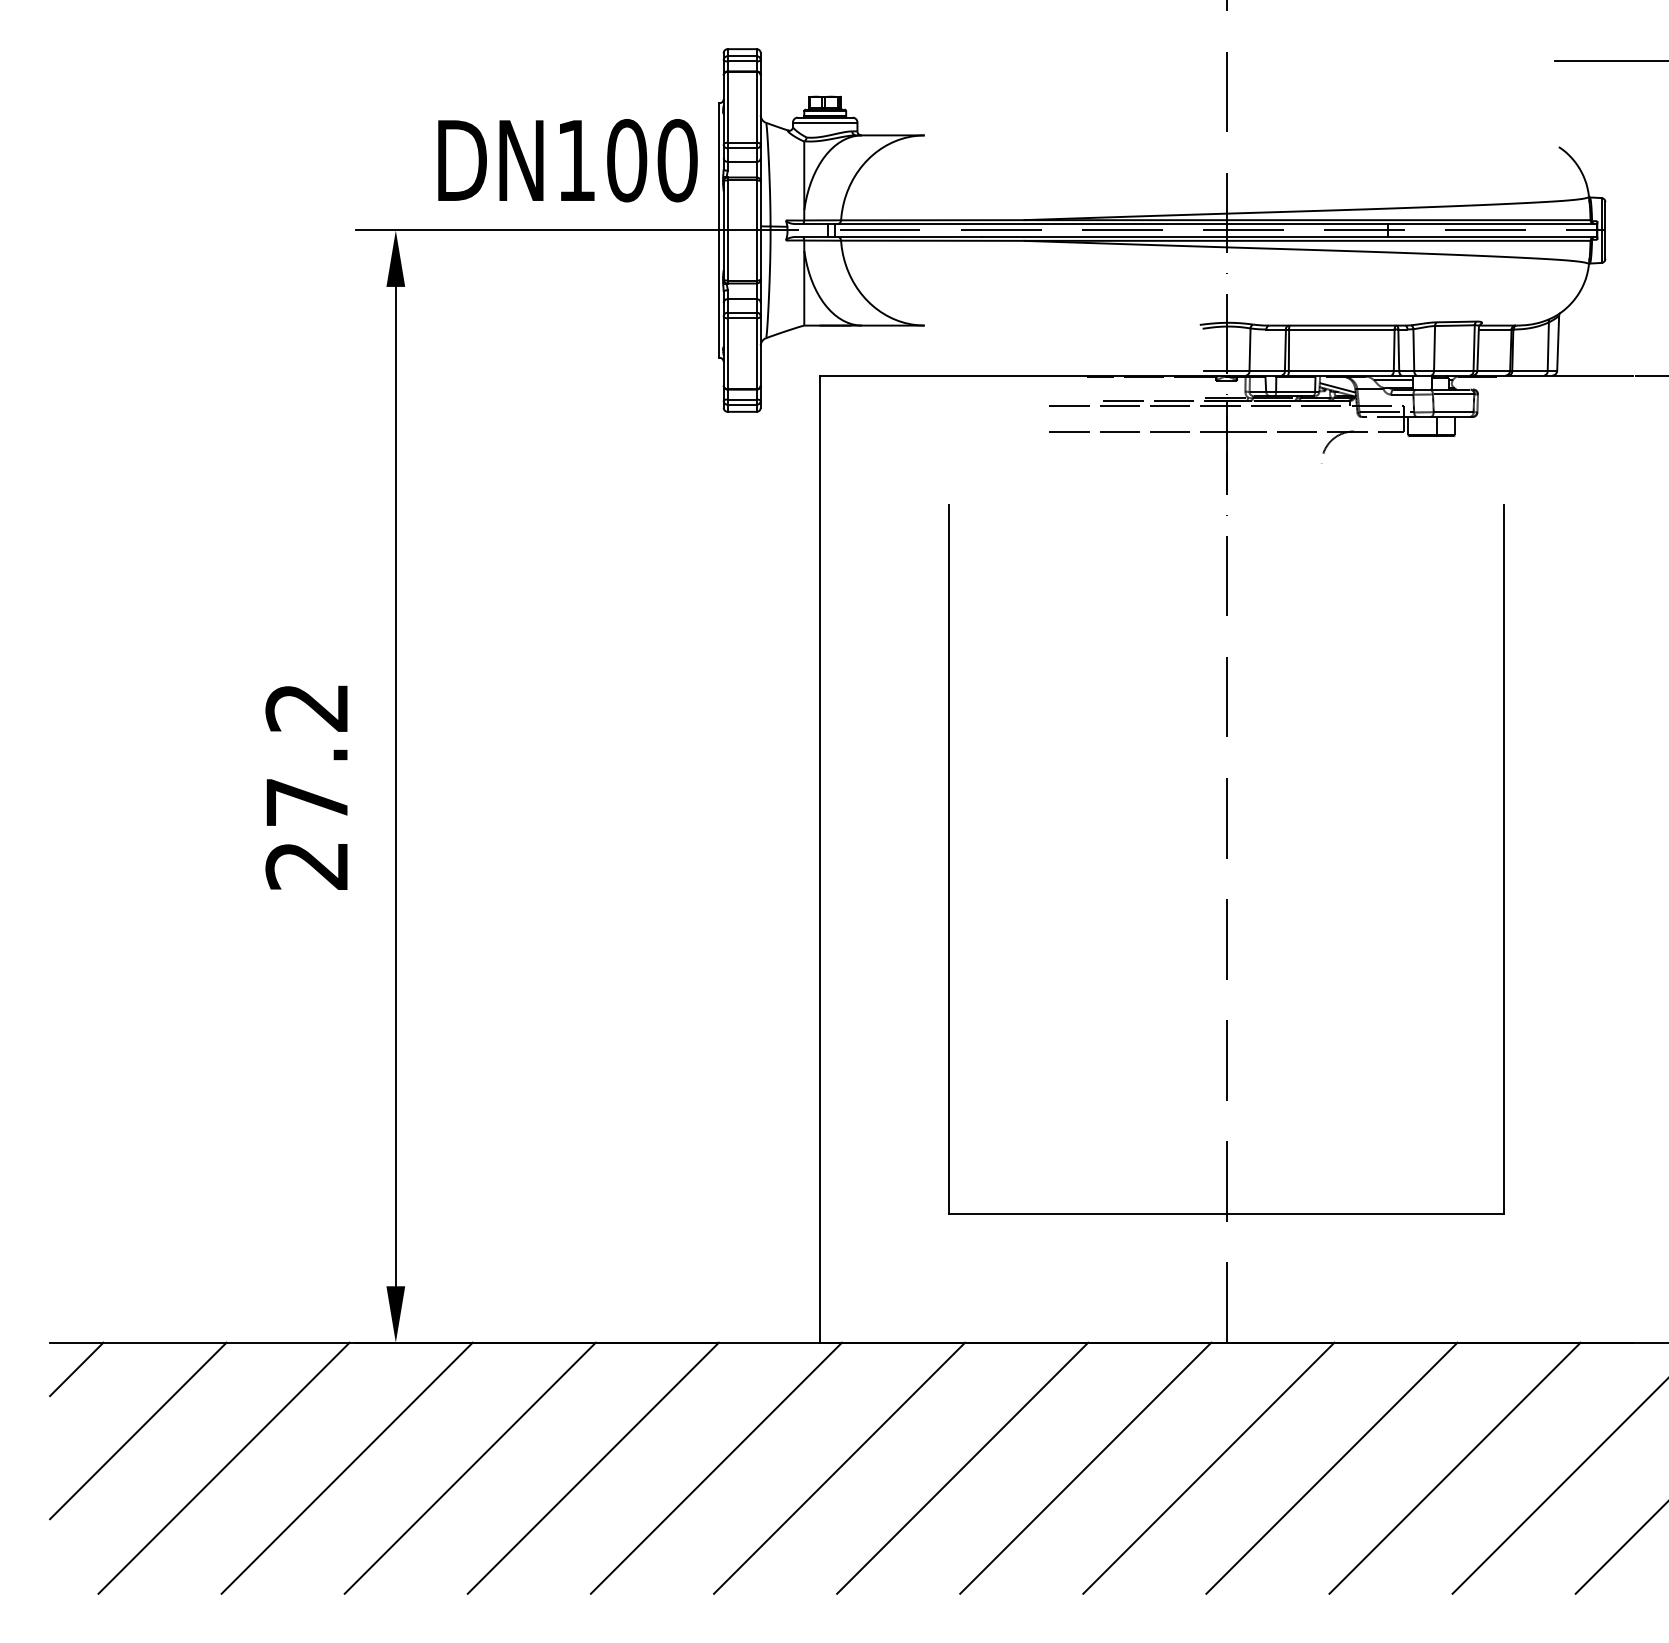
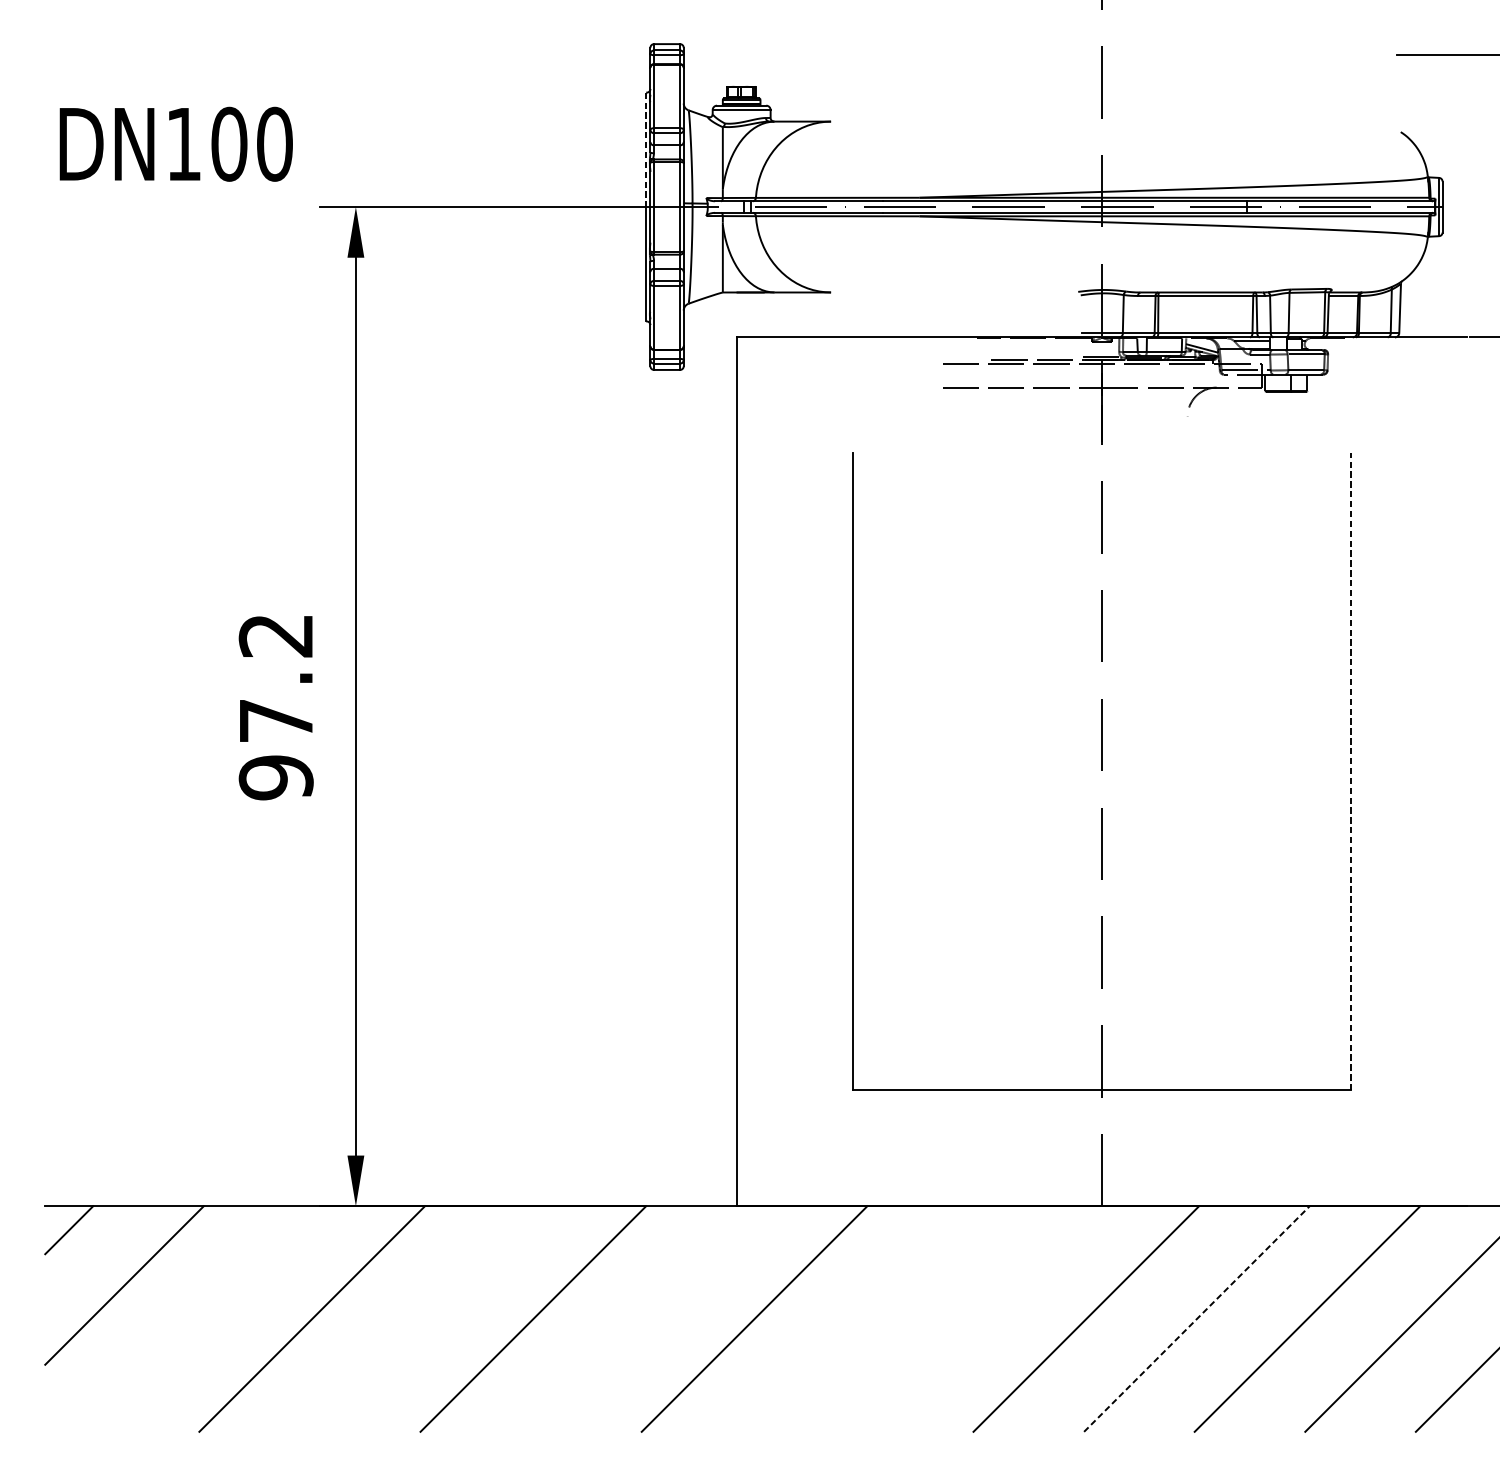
text: (567, 160) -> (175, 144), moved
line: (718, 166) -> (645, 149), solid -> dashed
line: (1503, 859) -> (1351, 772), solid -> dashed
text: (306, 865) -> (275, 777), 27.2 -> 97.2
line: (223, 1467) -> (201, 1318), removed
line: (469, 1467) -> (422, 1318), removed
line: (716, 1467) -> (643, 1318), removed
line: (962, 1467) -> (864, 1318), removed
line: (1085, 1467) -> (975, 1318), removed
line: (1331, 1468) -> (1196, 1319), solid -> dashed

